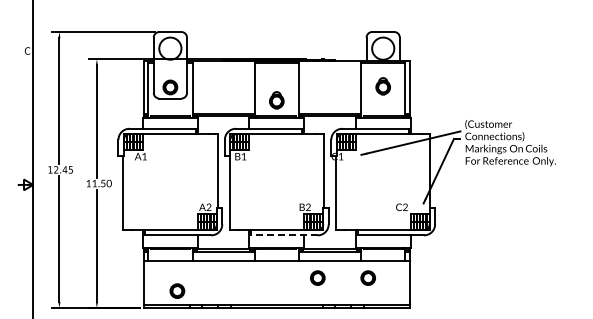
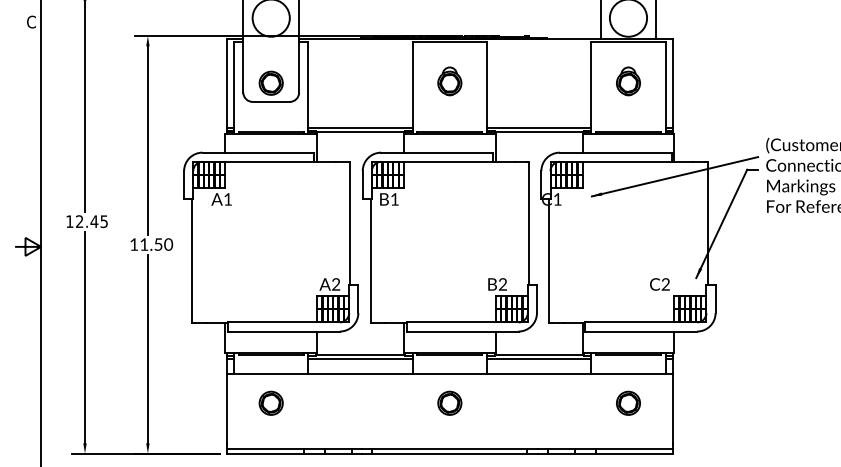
part: (276, 100) -> (449, 81), moved
line: (283, 235) -> (461, 331), dashed -> solid
part: (317, 277) -> (449, 402), moved
part: (367, 277) -> (627, 402), moved
part: (177, 290) -> (271, 402), moved

